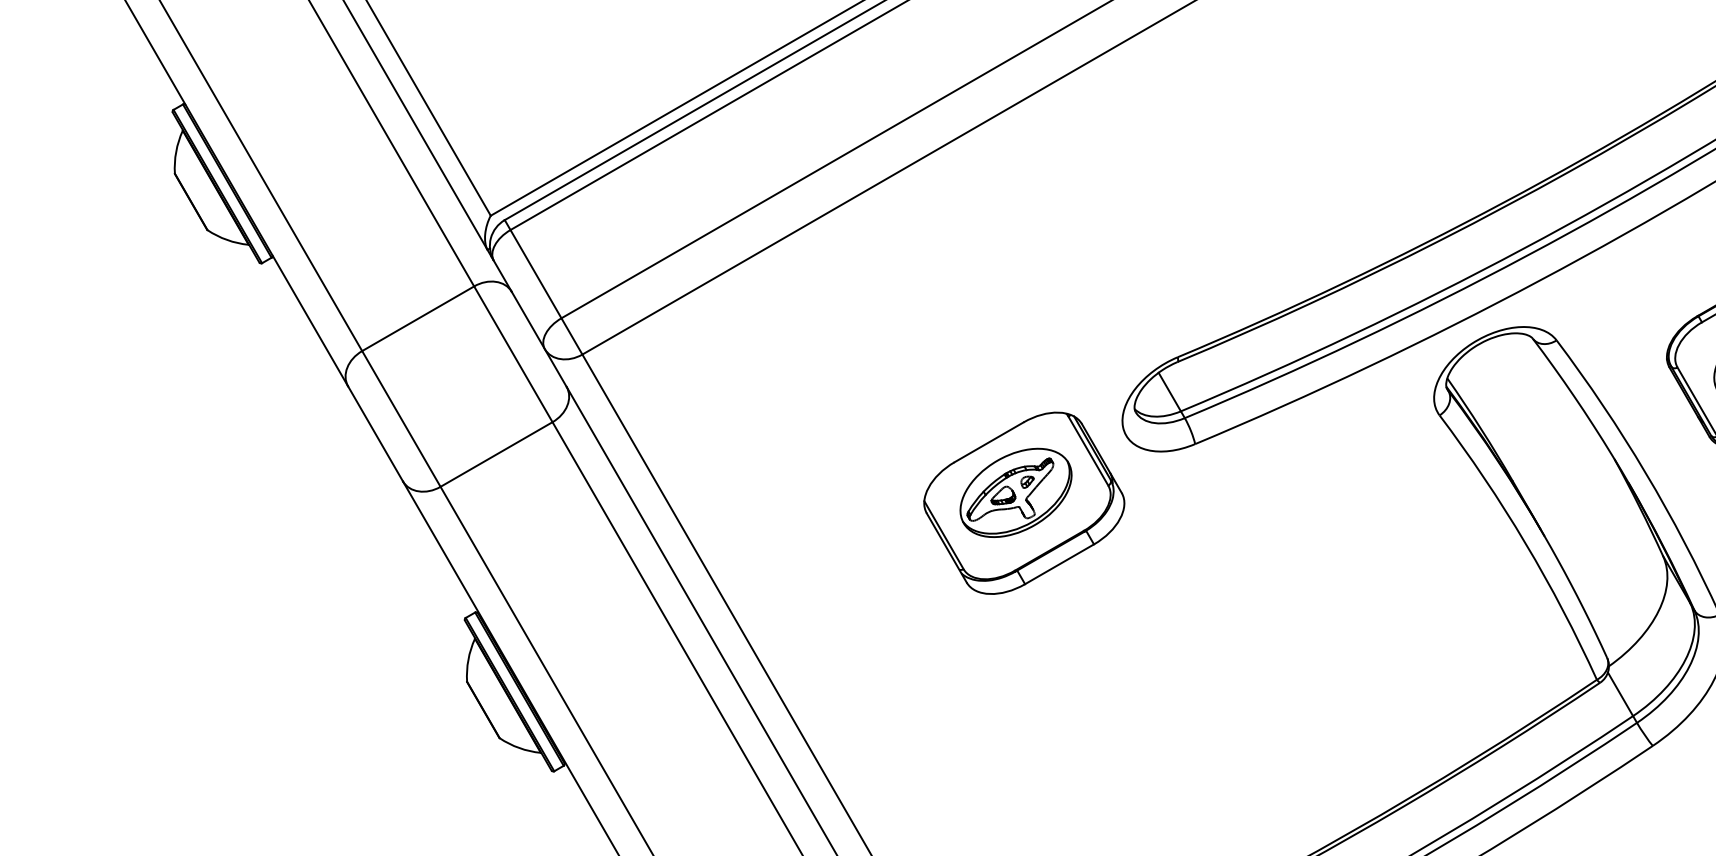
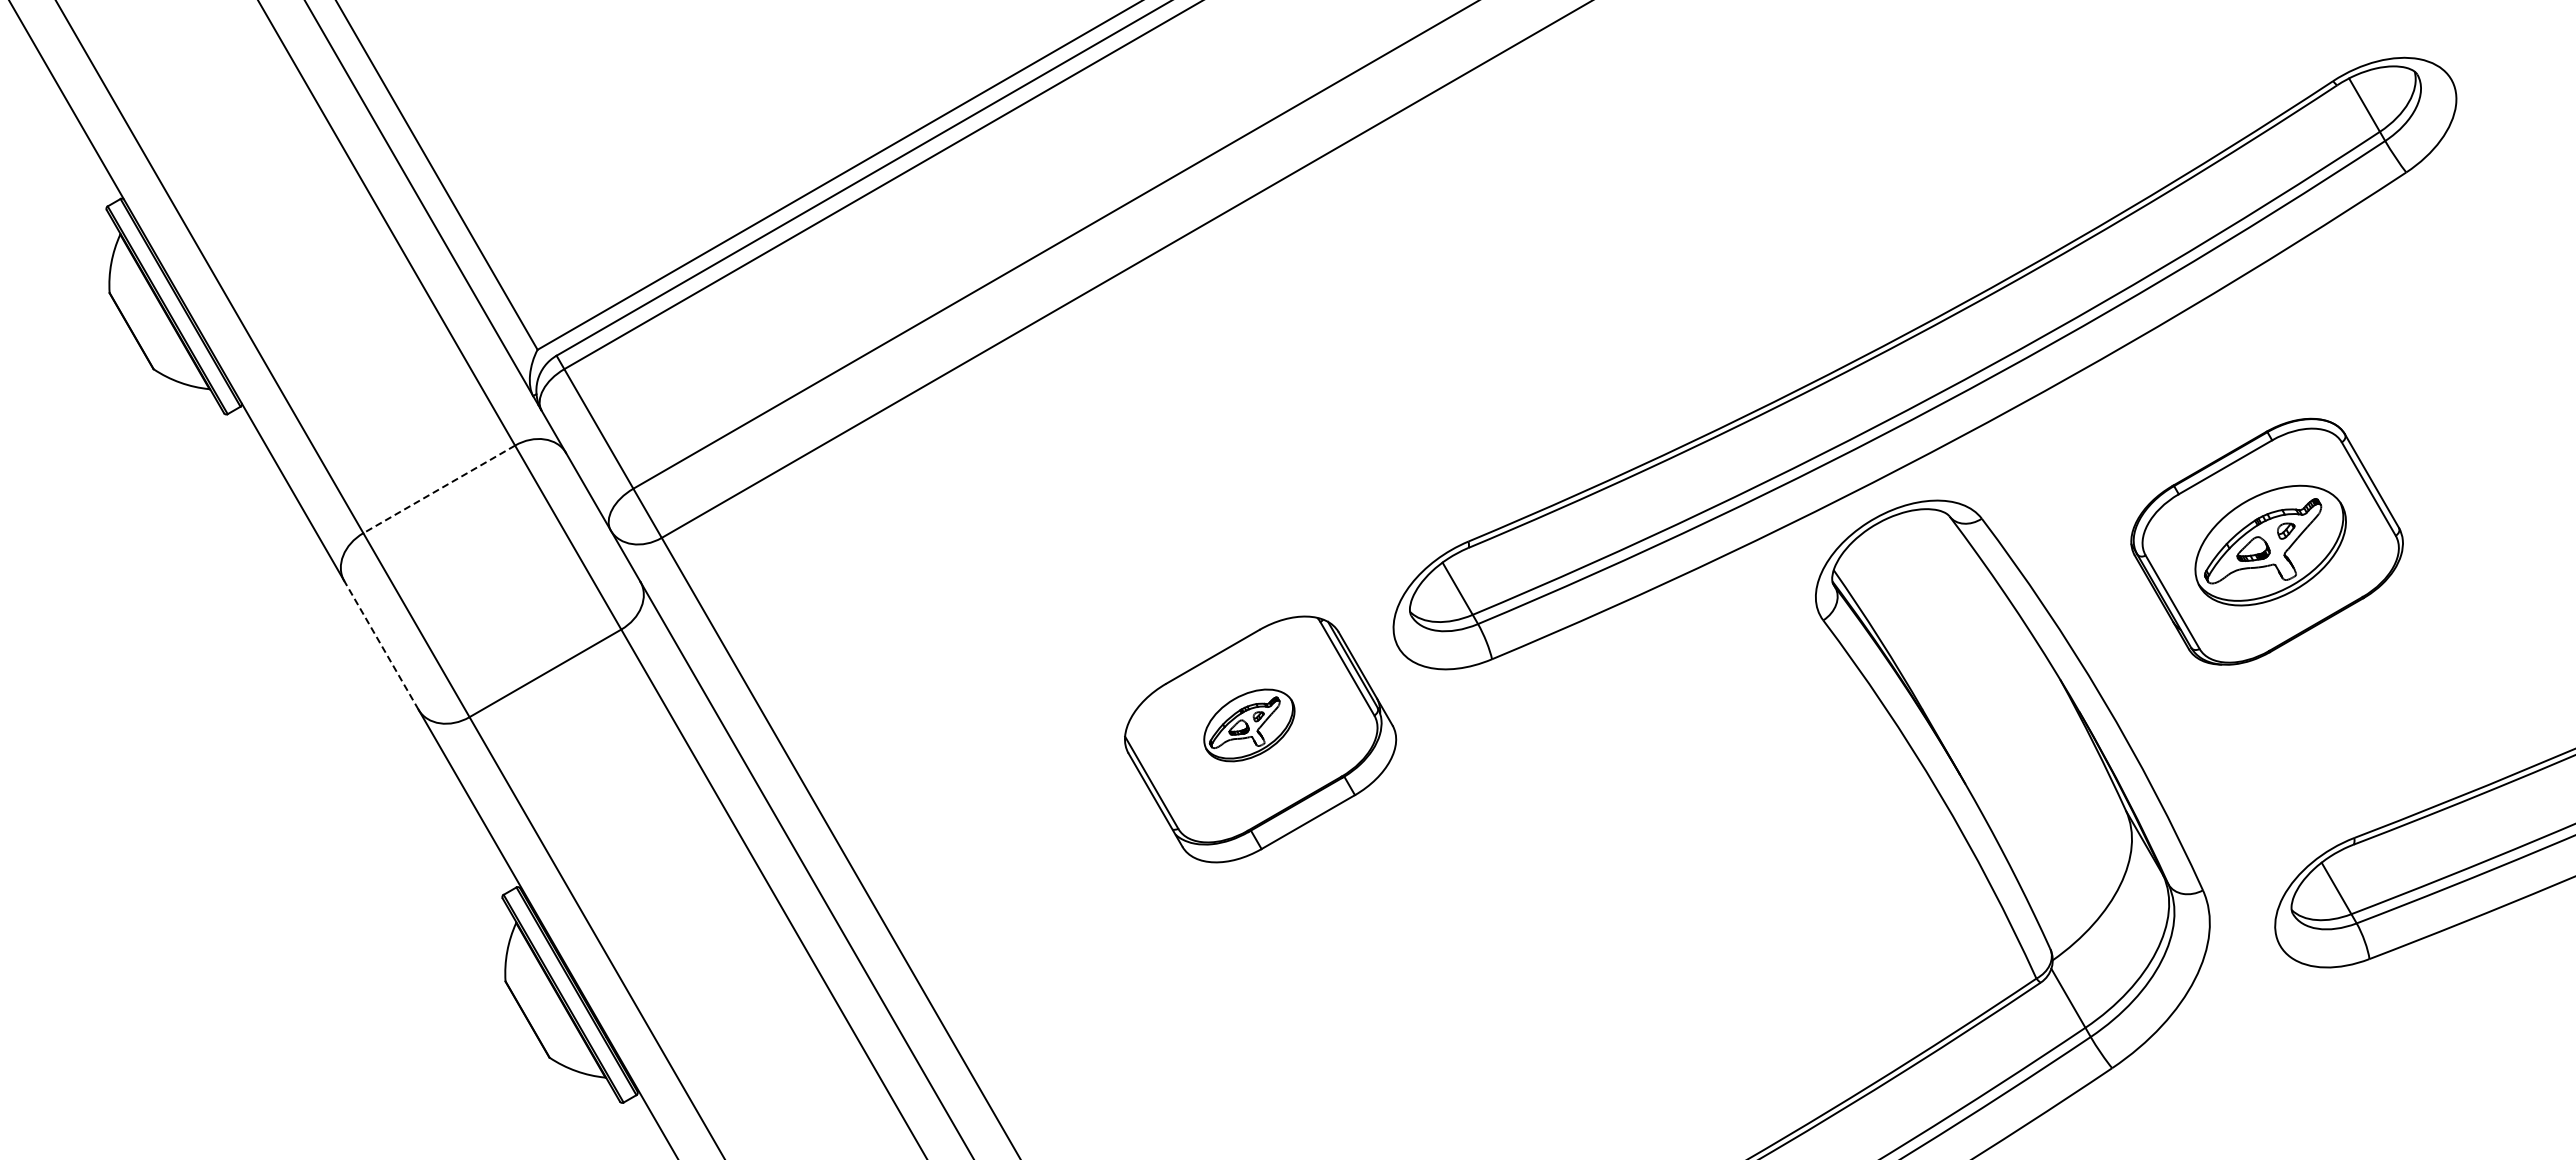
line: (418, 318) -> (439, 489), solid -> dashed
line: (375, 433) -> (381, 644), solid -> dashed
part: (1016, 492) -> (1249, 725), size x0.6

